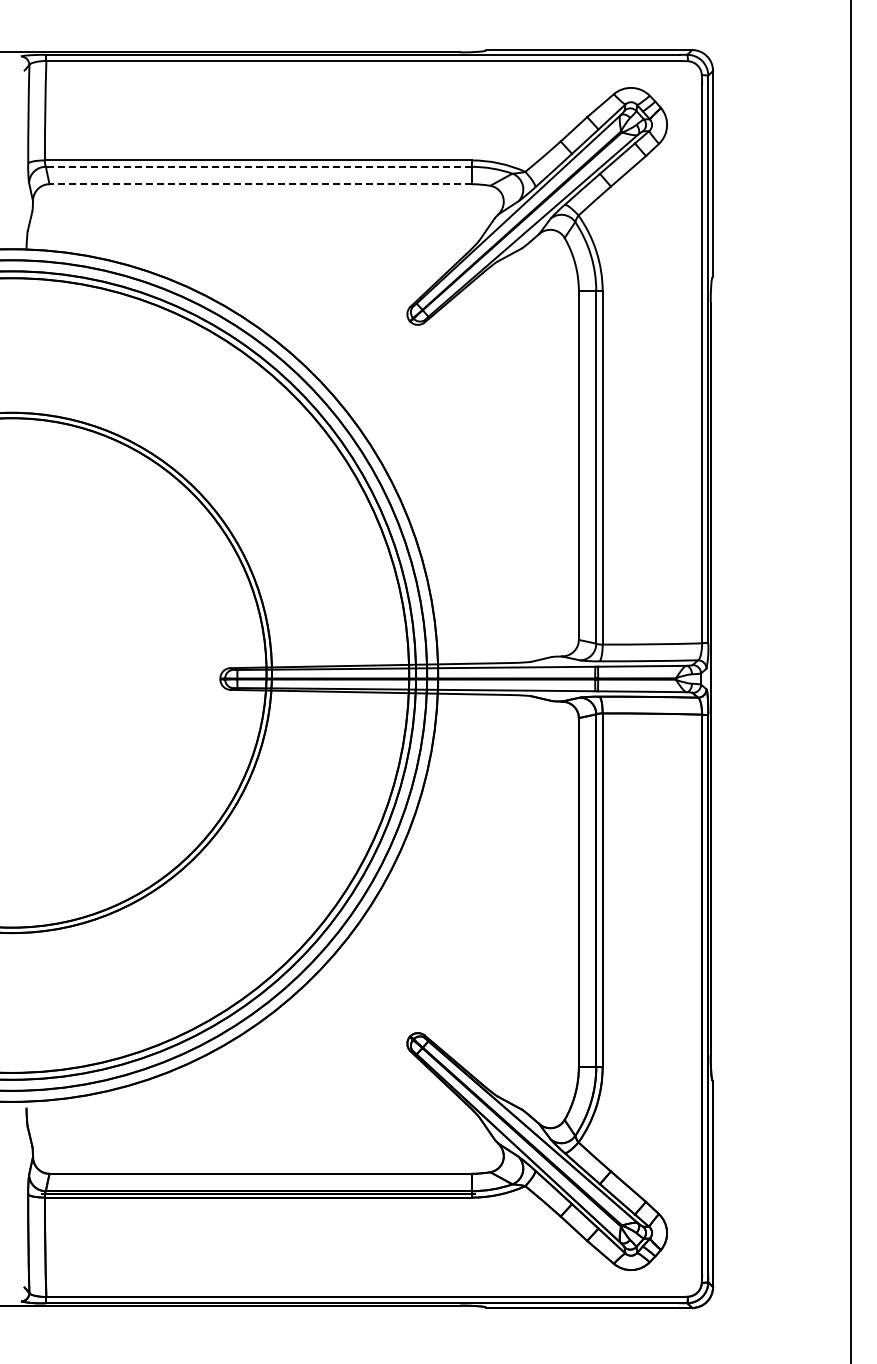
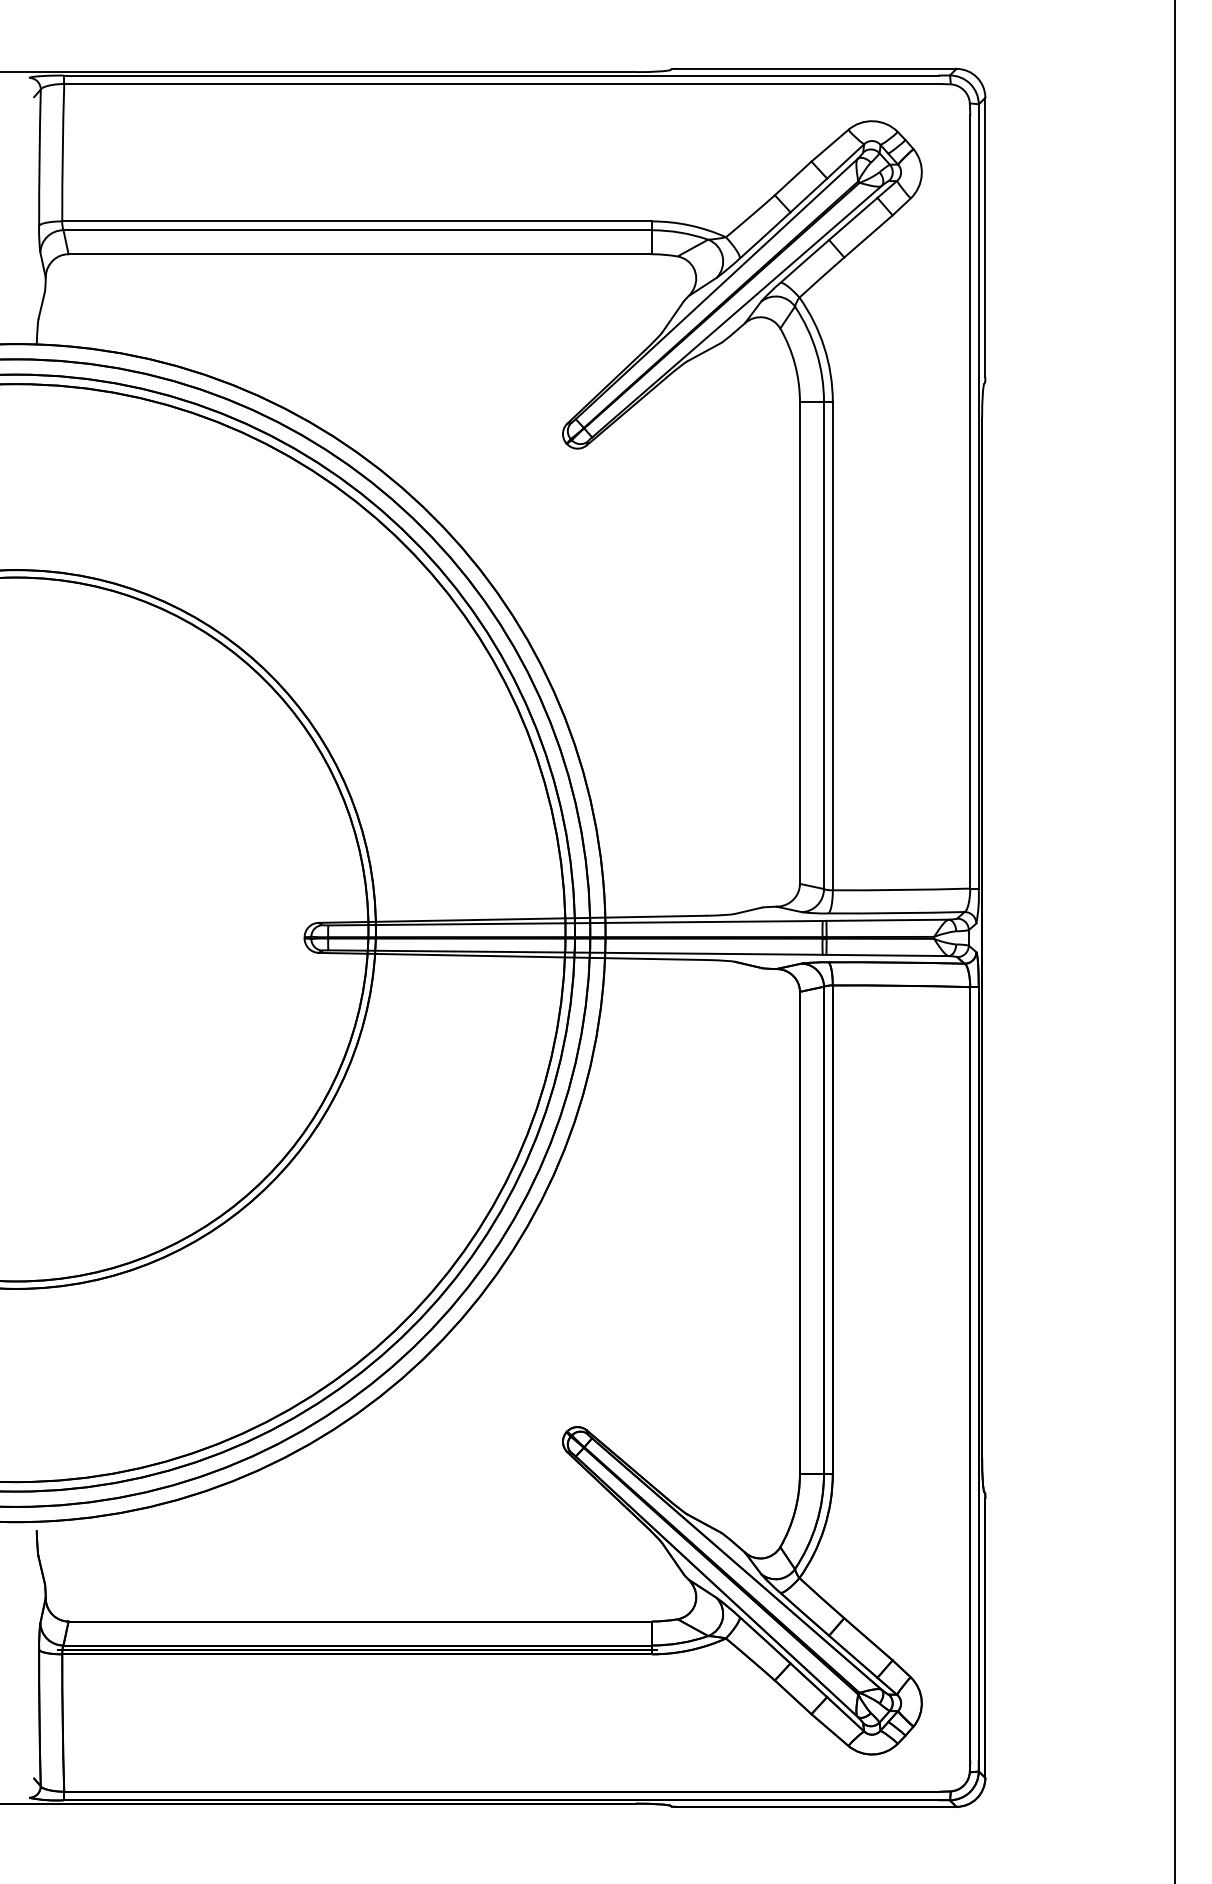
line: (258, 166) -> (357, 229), dashed -> solid
line: (260, 184) -> (360, 254), dashed -> solid

